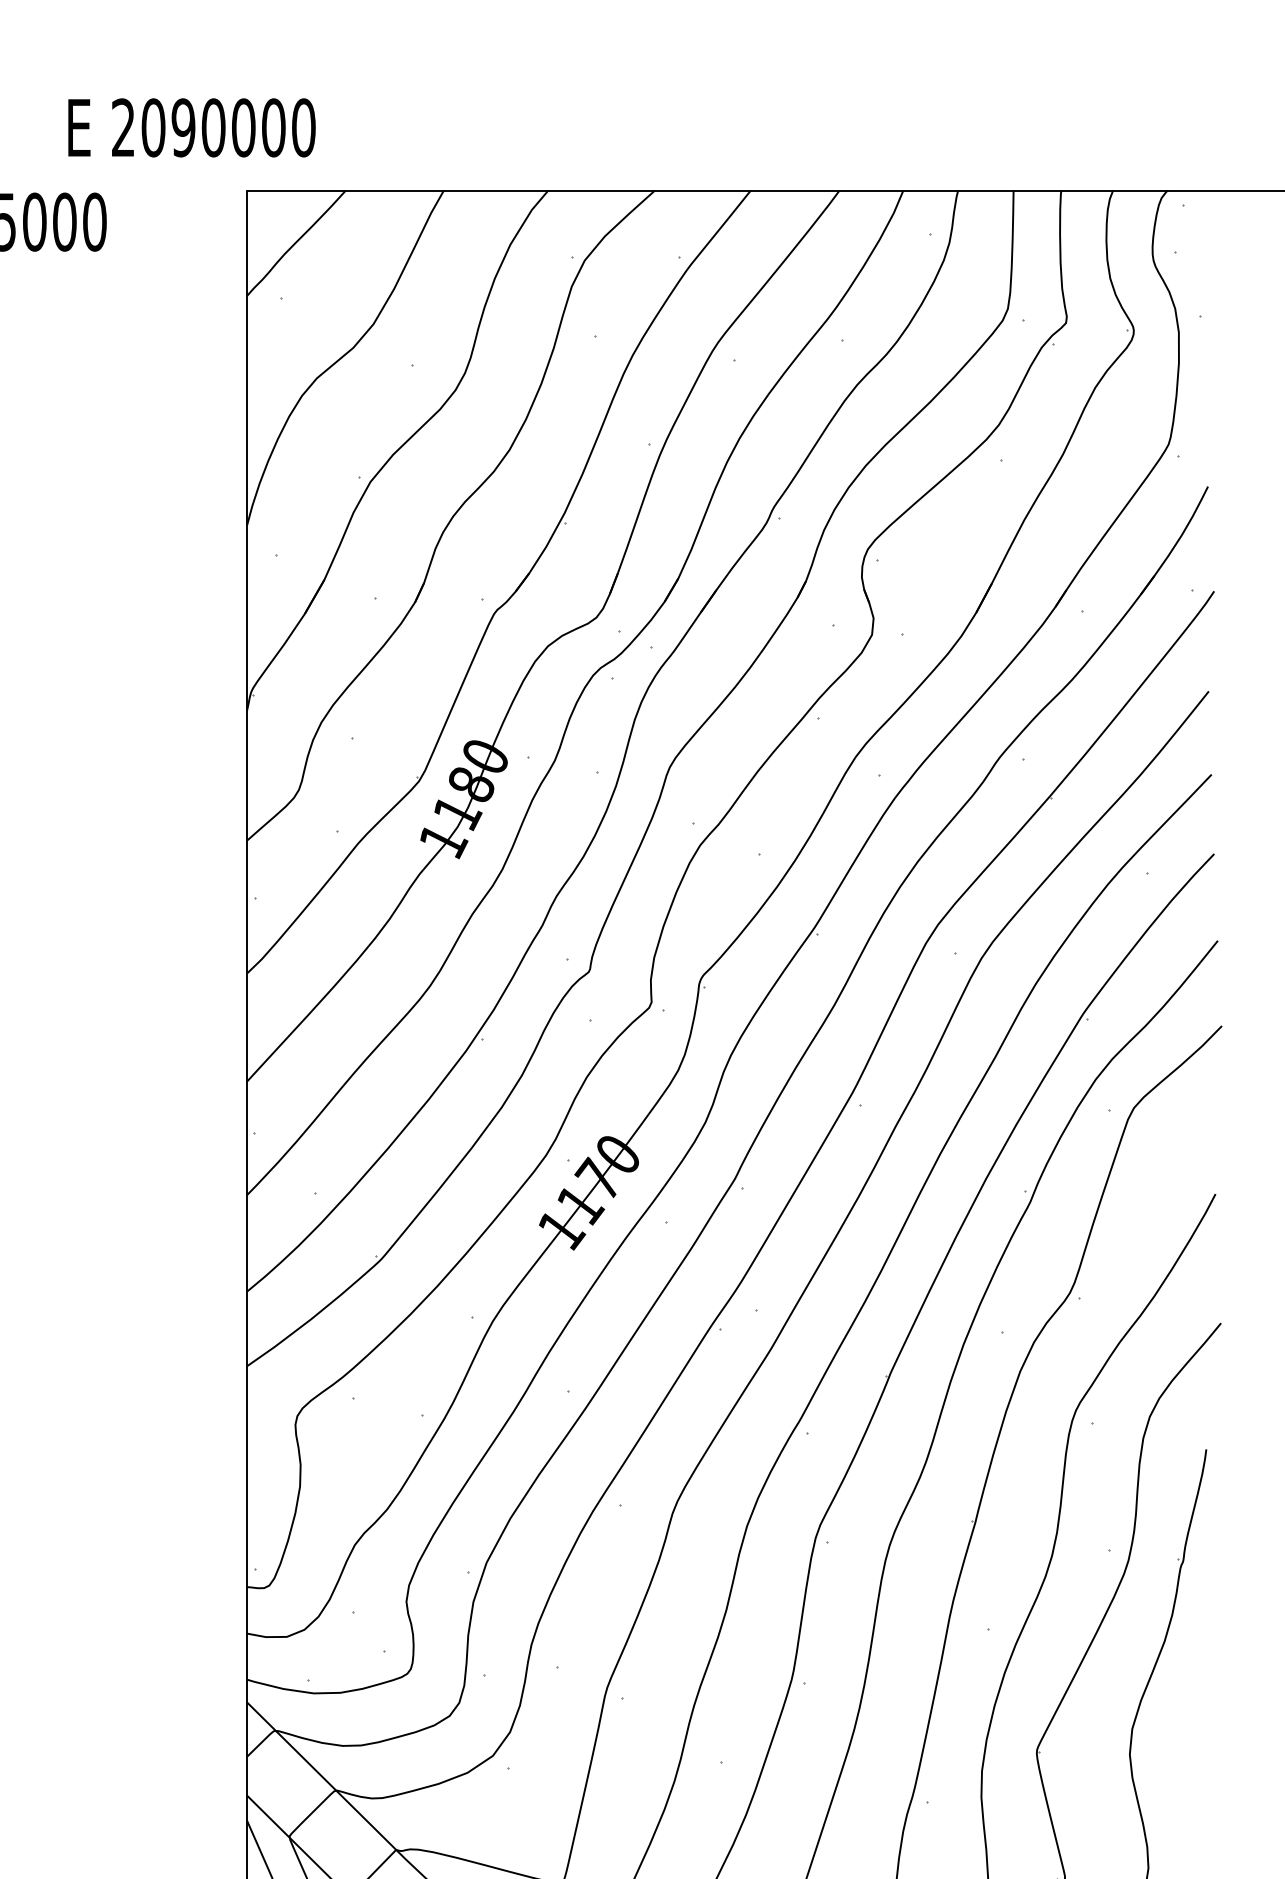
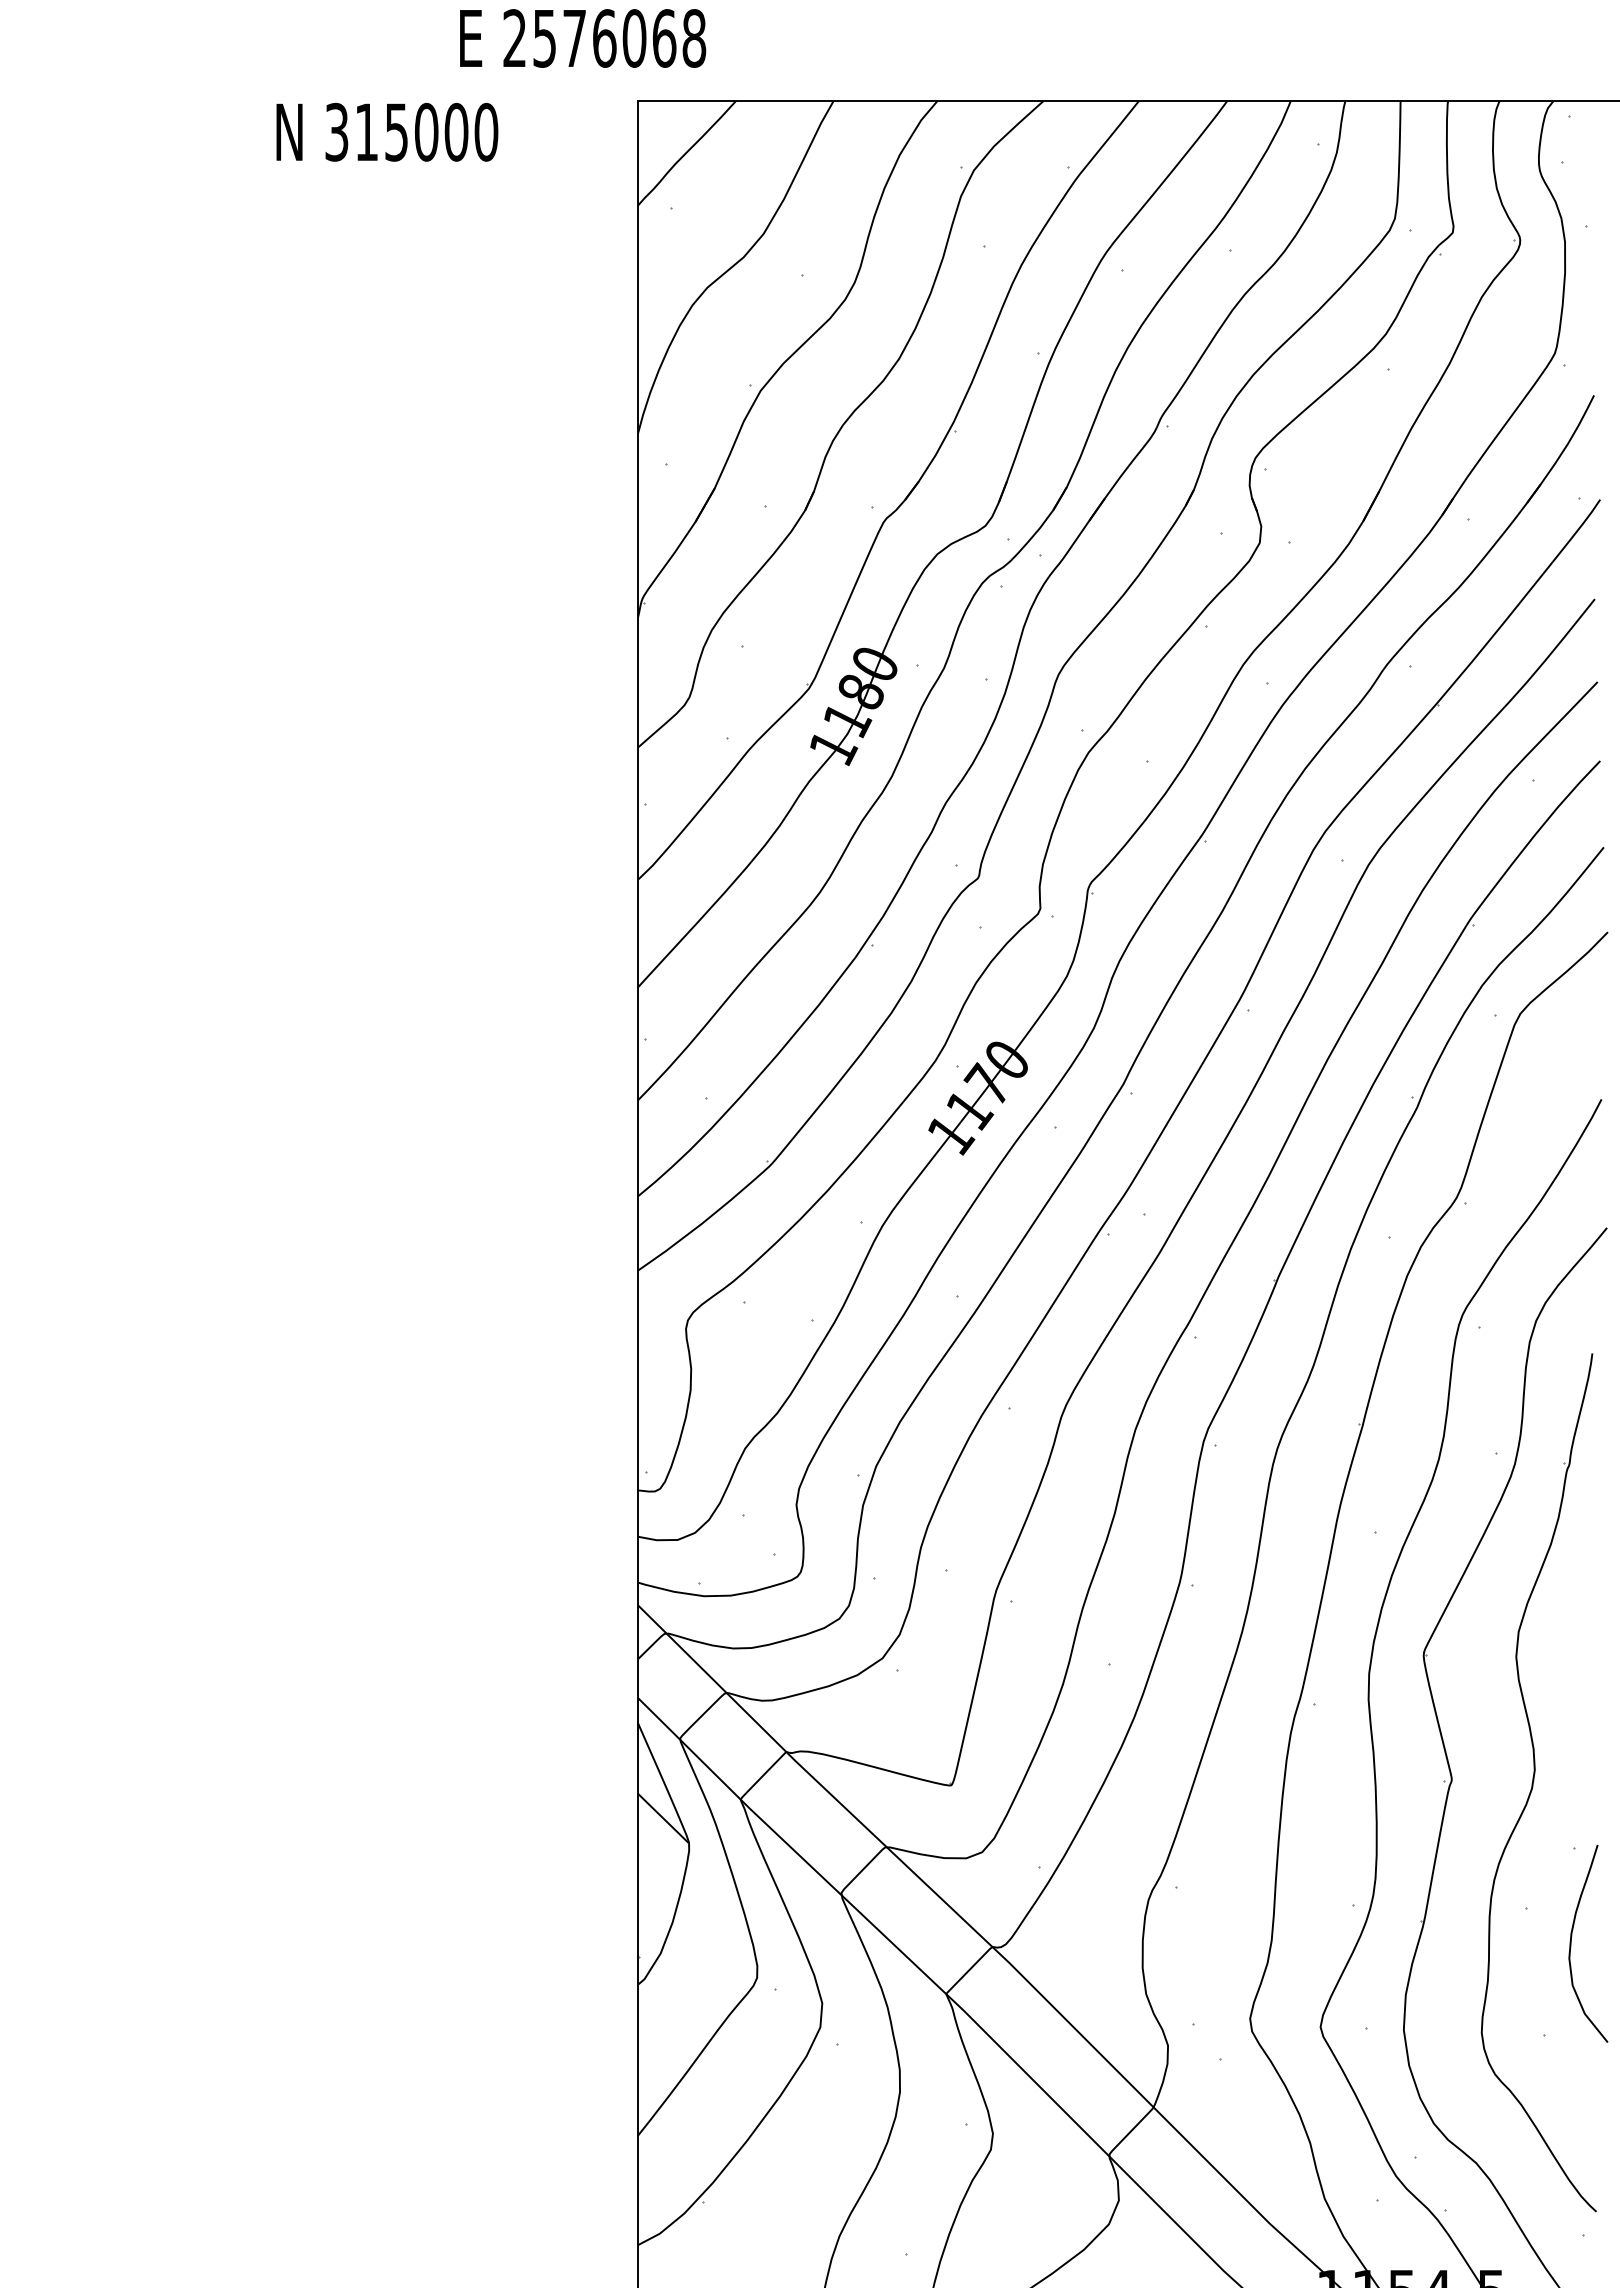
text: (228, 127) -> (619, 38), 2090000 -> 2576068

